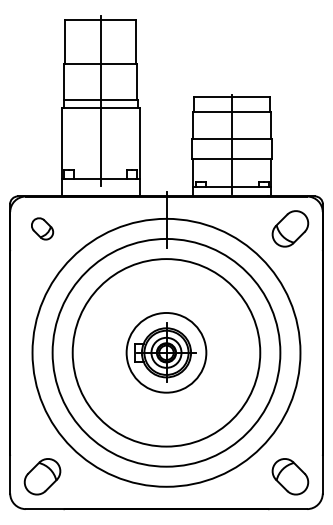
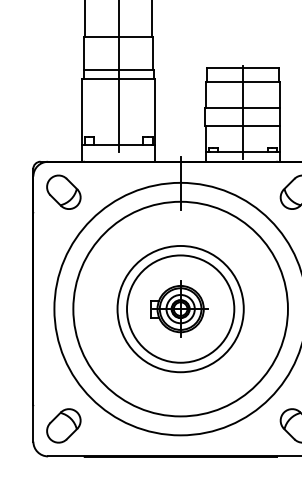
part: (42, 228) -> (63, 191), size x1.67
circle: (166, 352) -> (180, 308), size x0.71
circle: (166, 352) -> (180, 308), size x1.43

